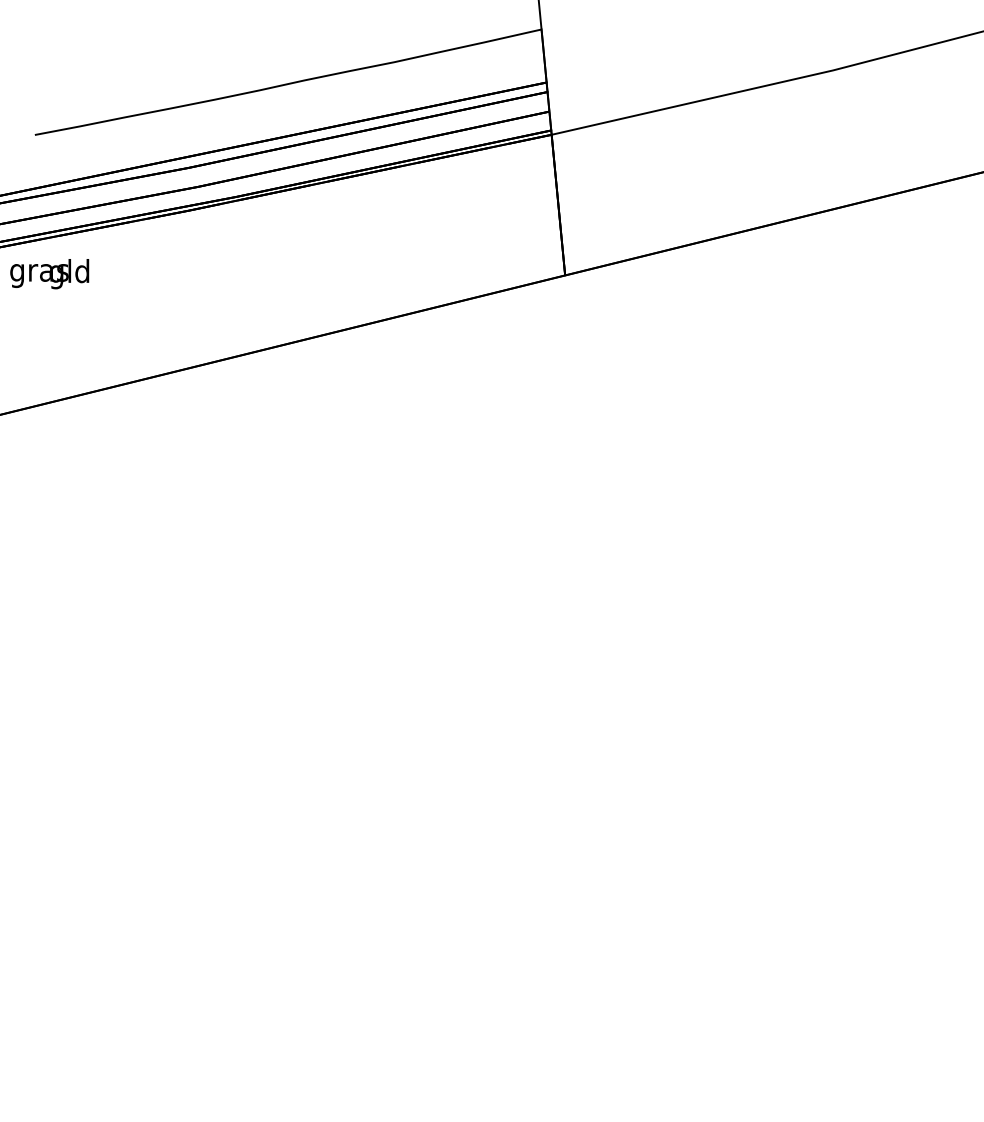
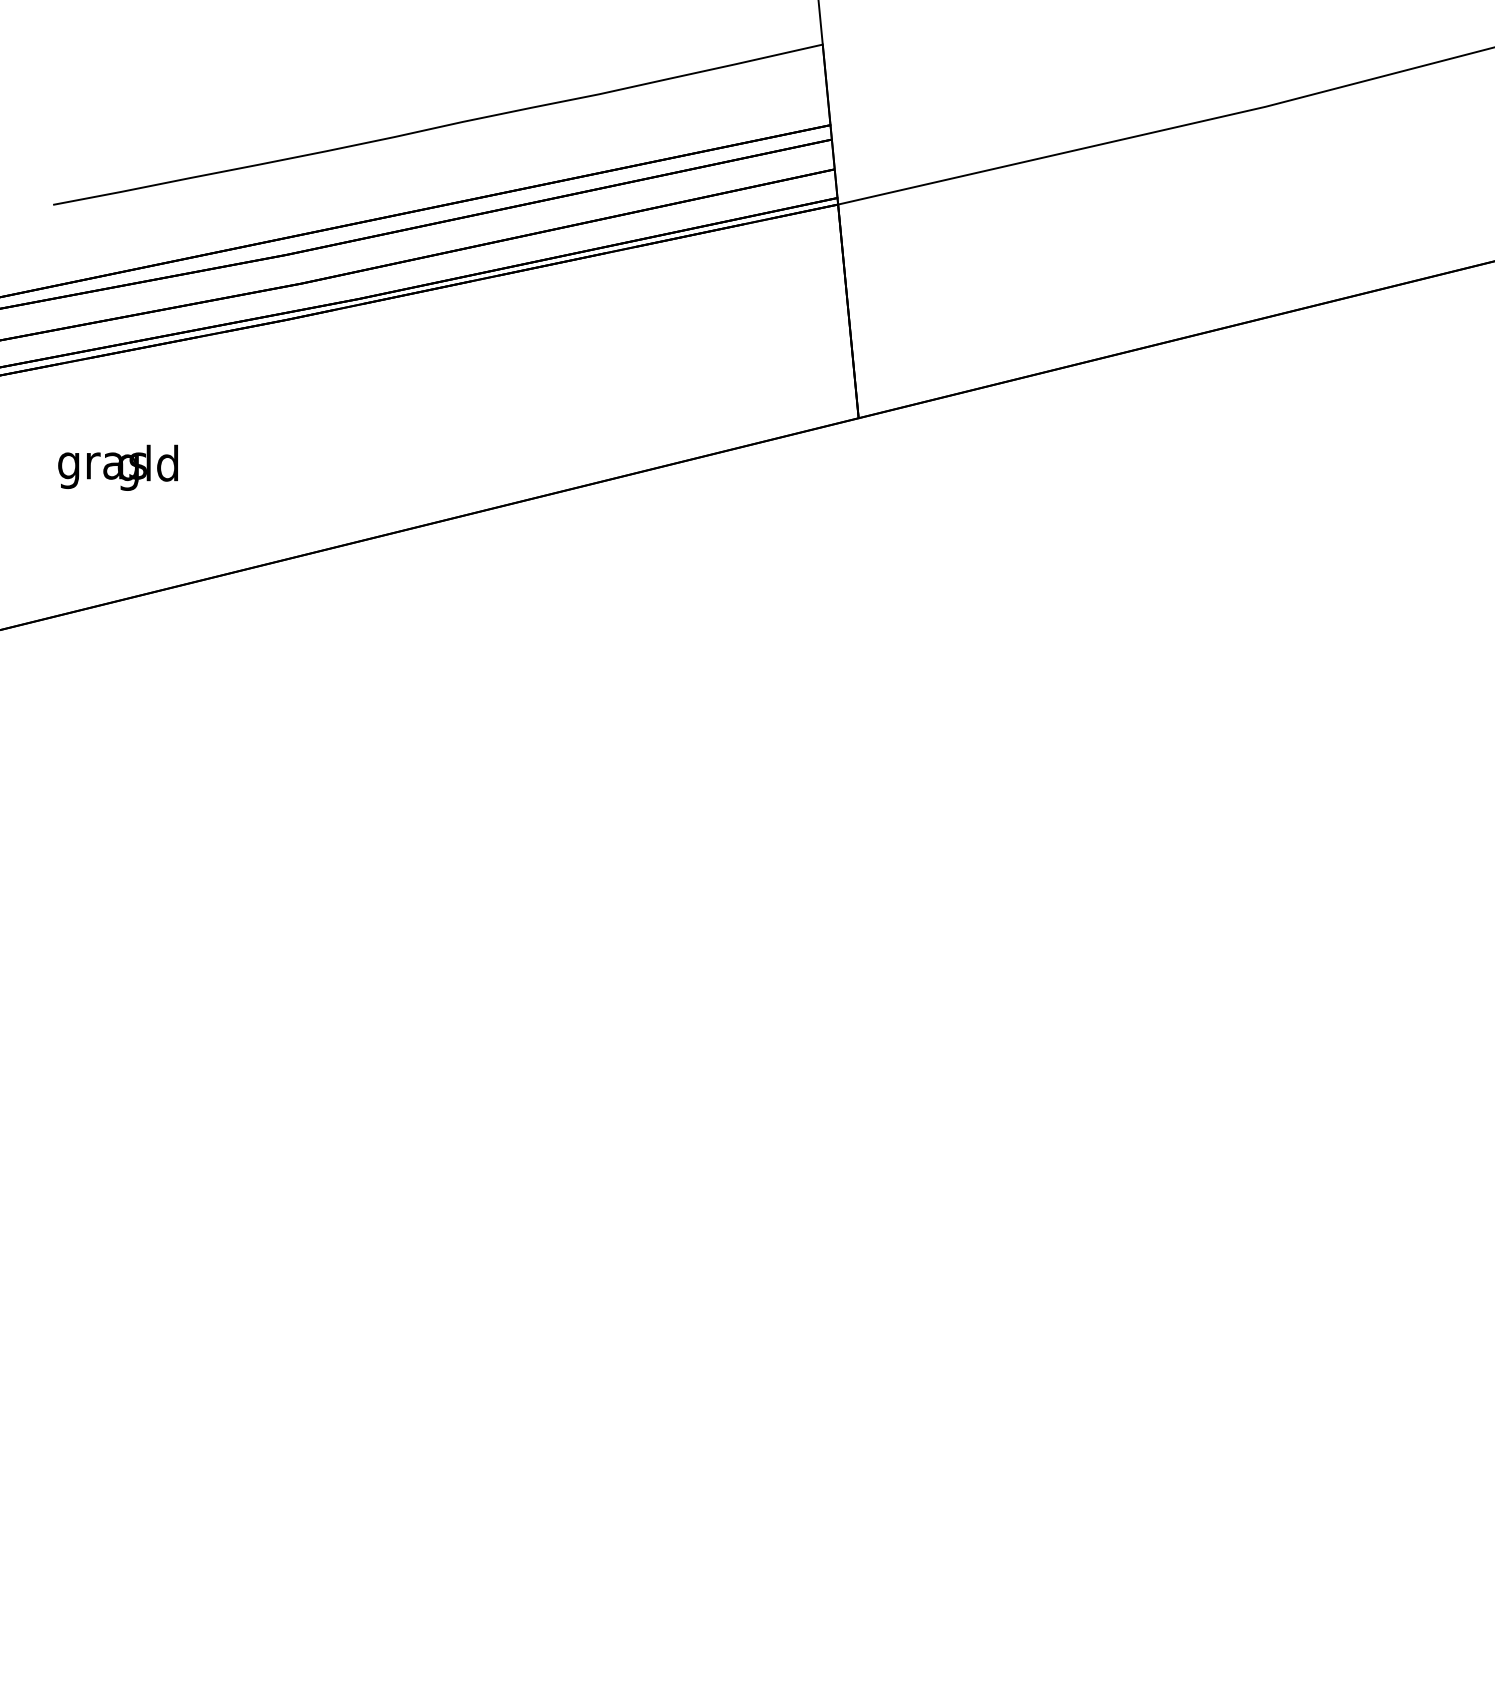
text: (49, 274) -> (117, 468), moved

